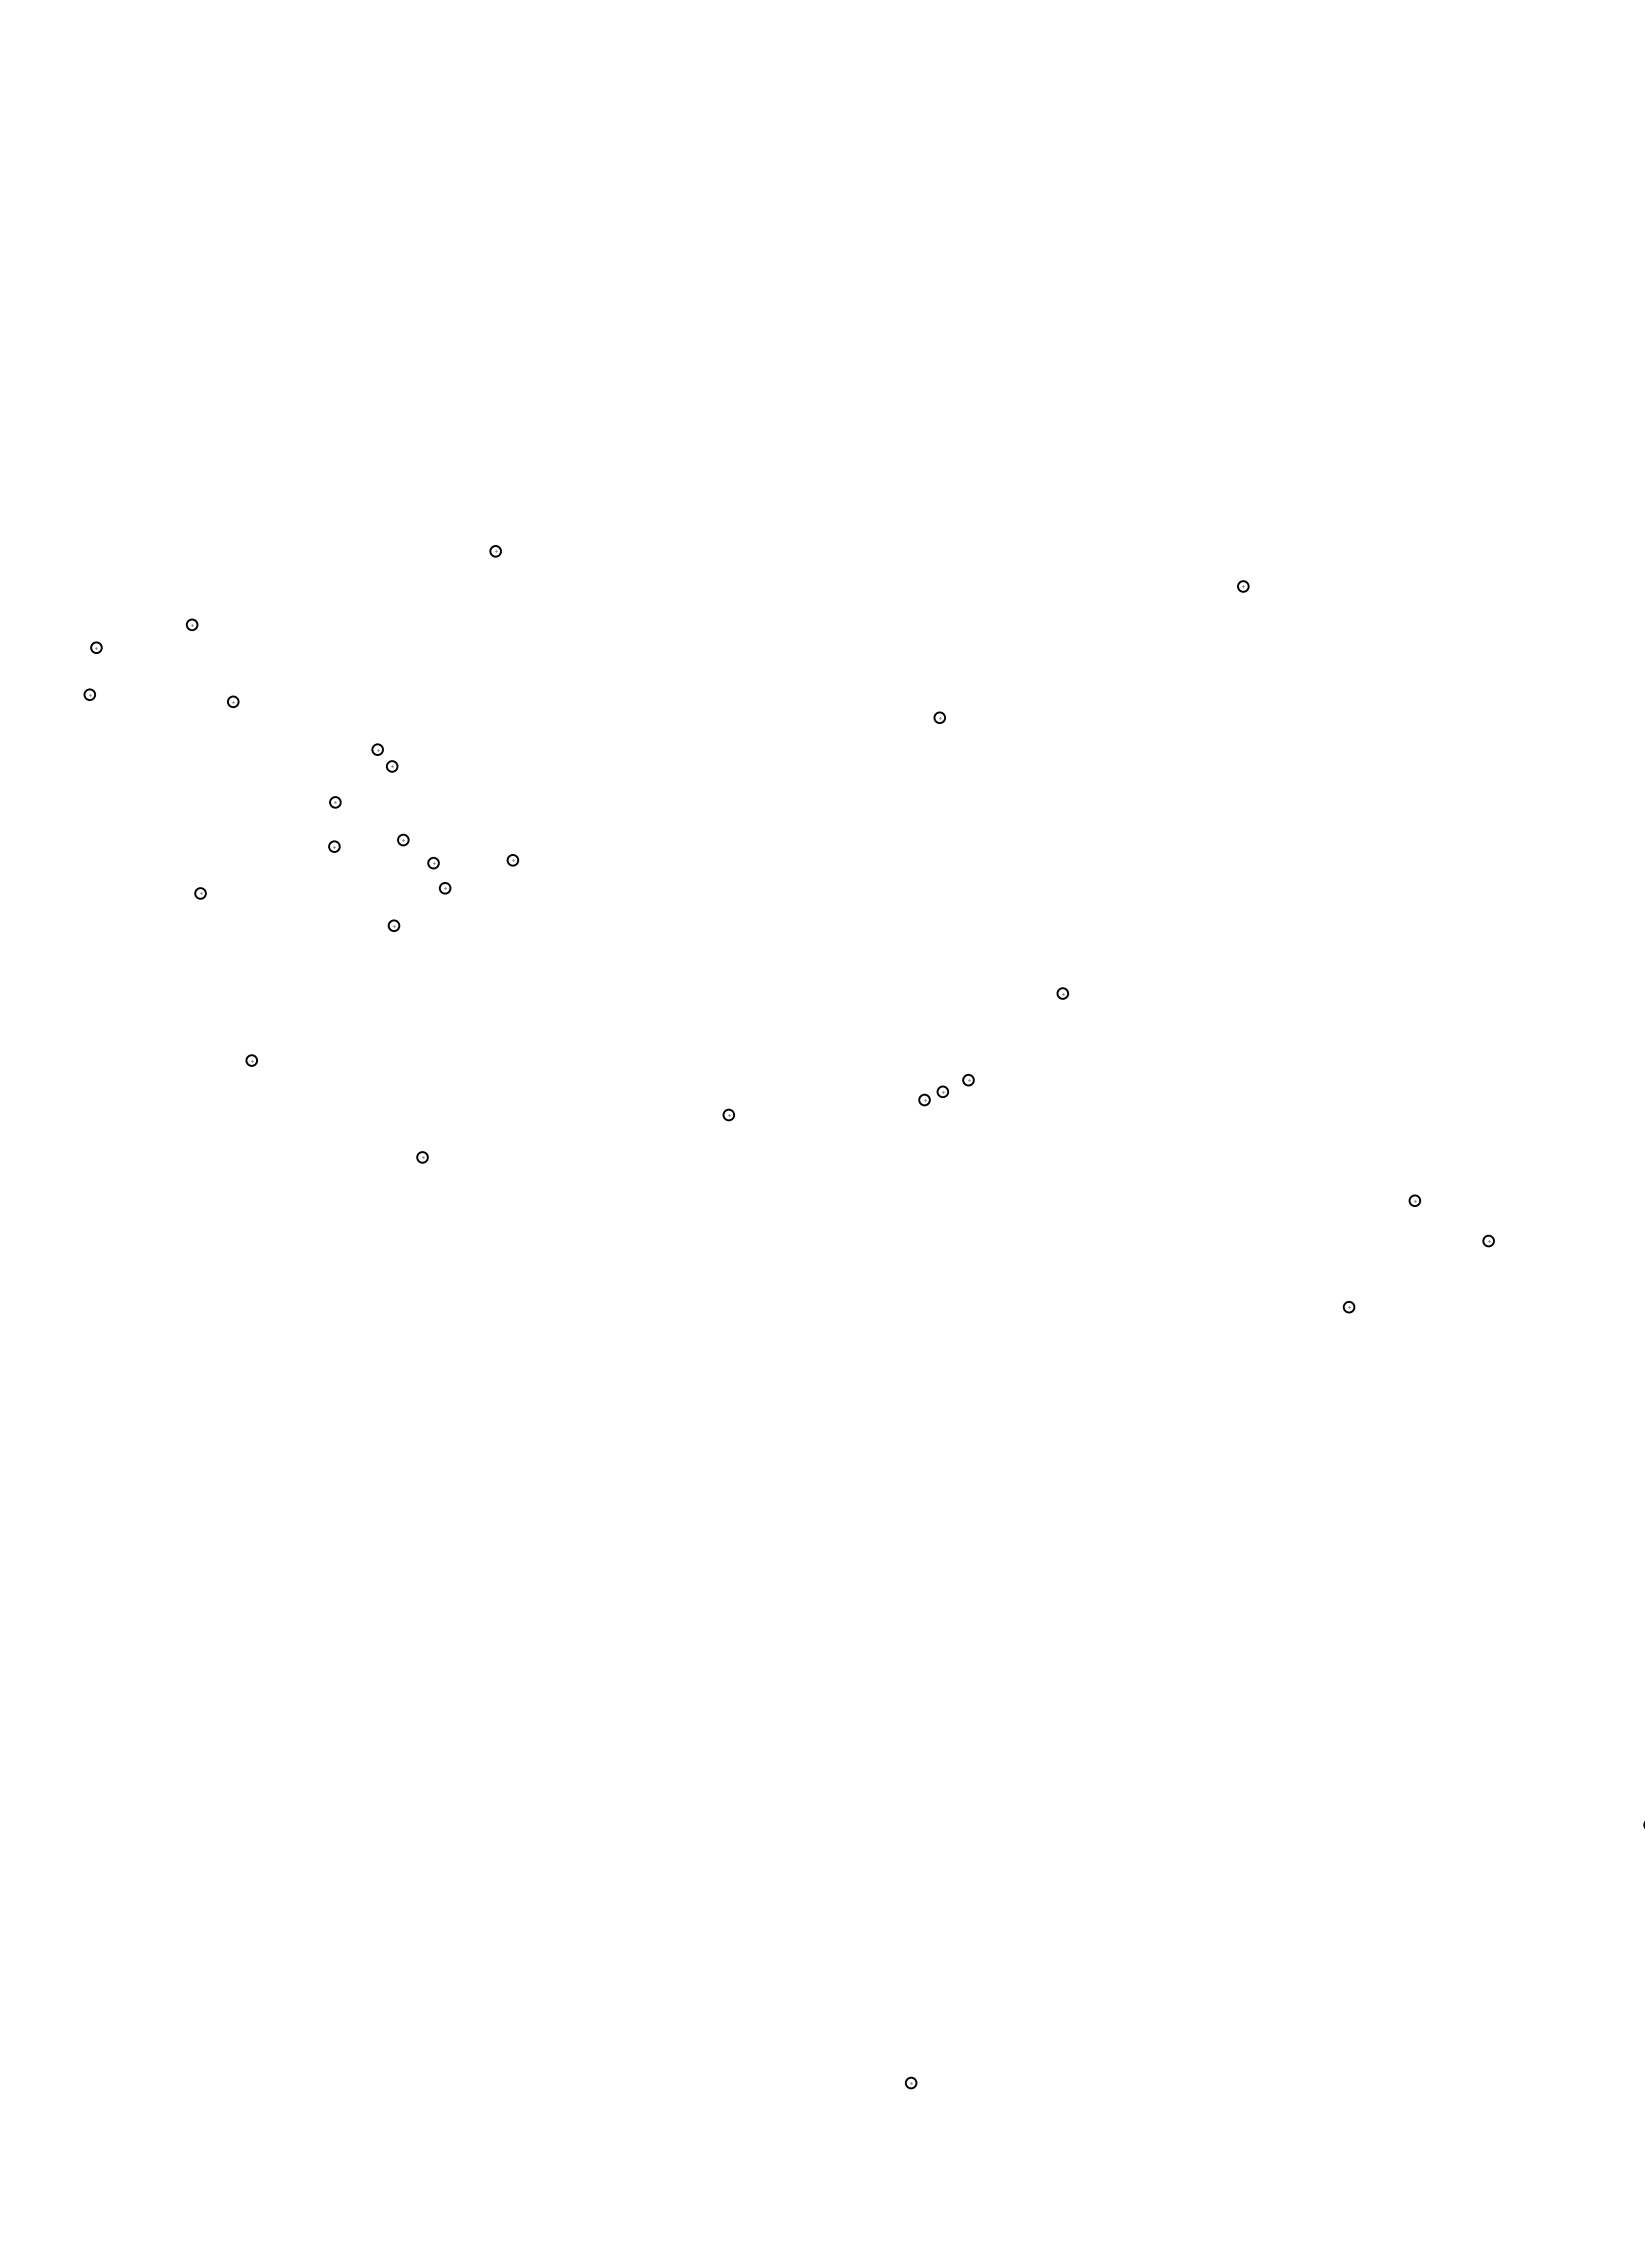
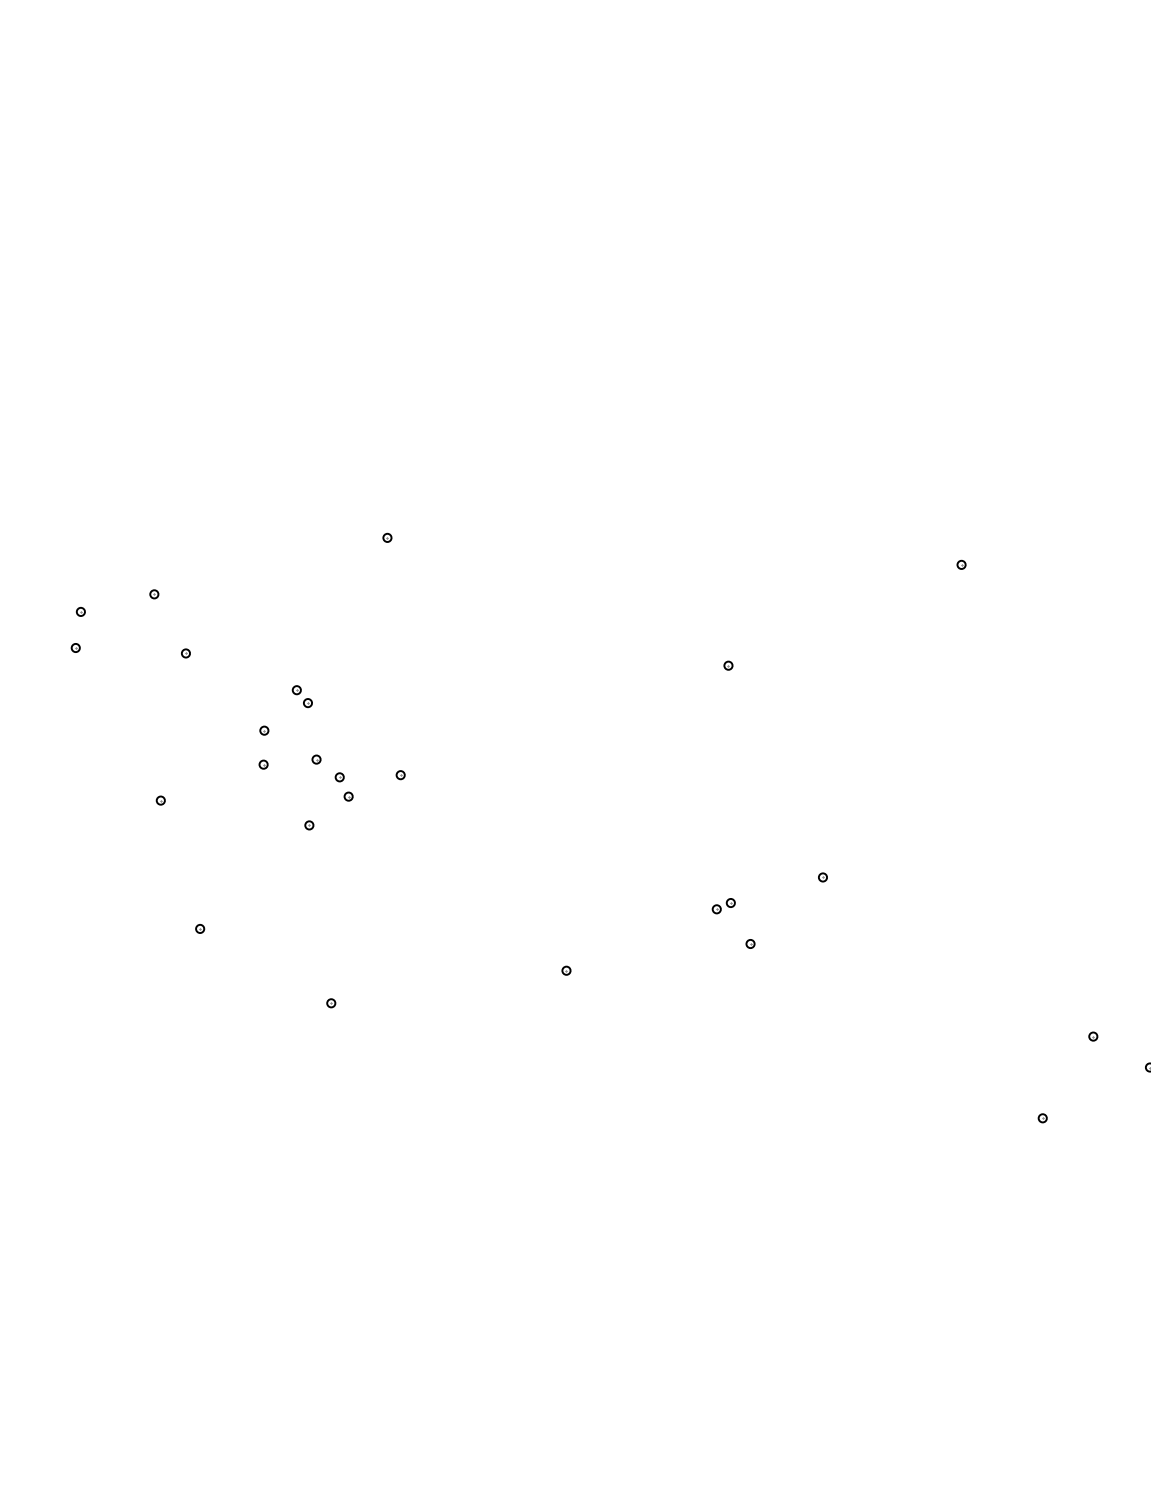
part: (933, 1095) -> (723, 905), moved

